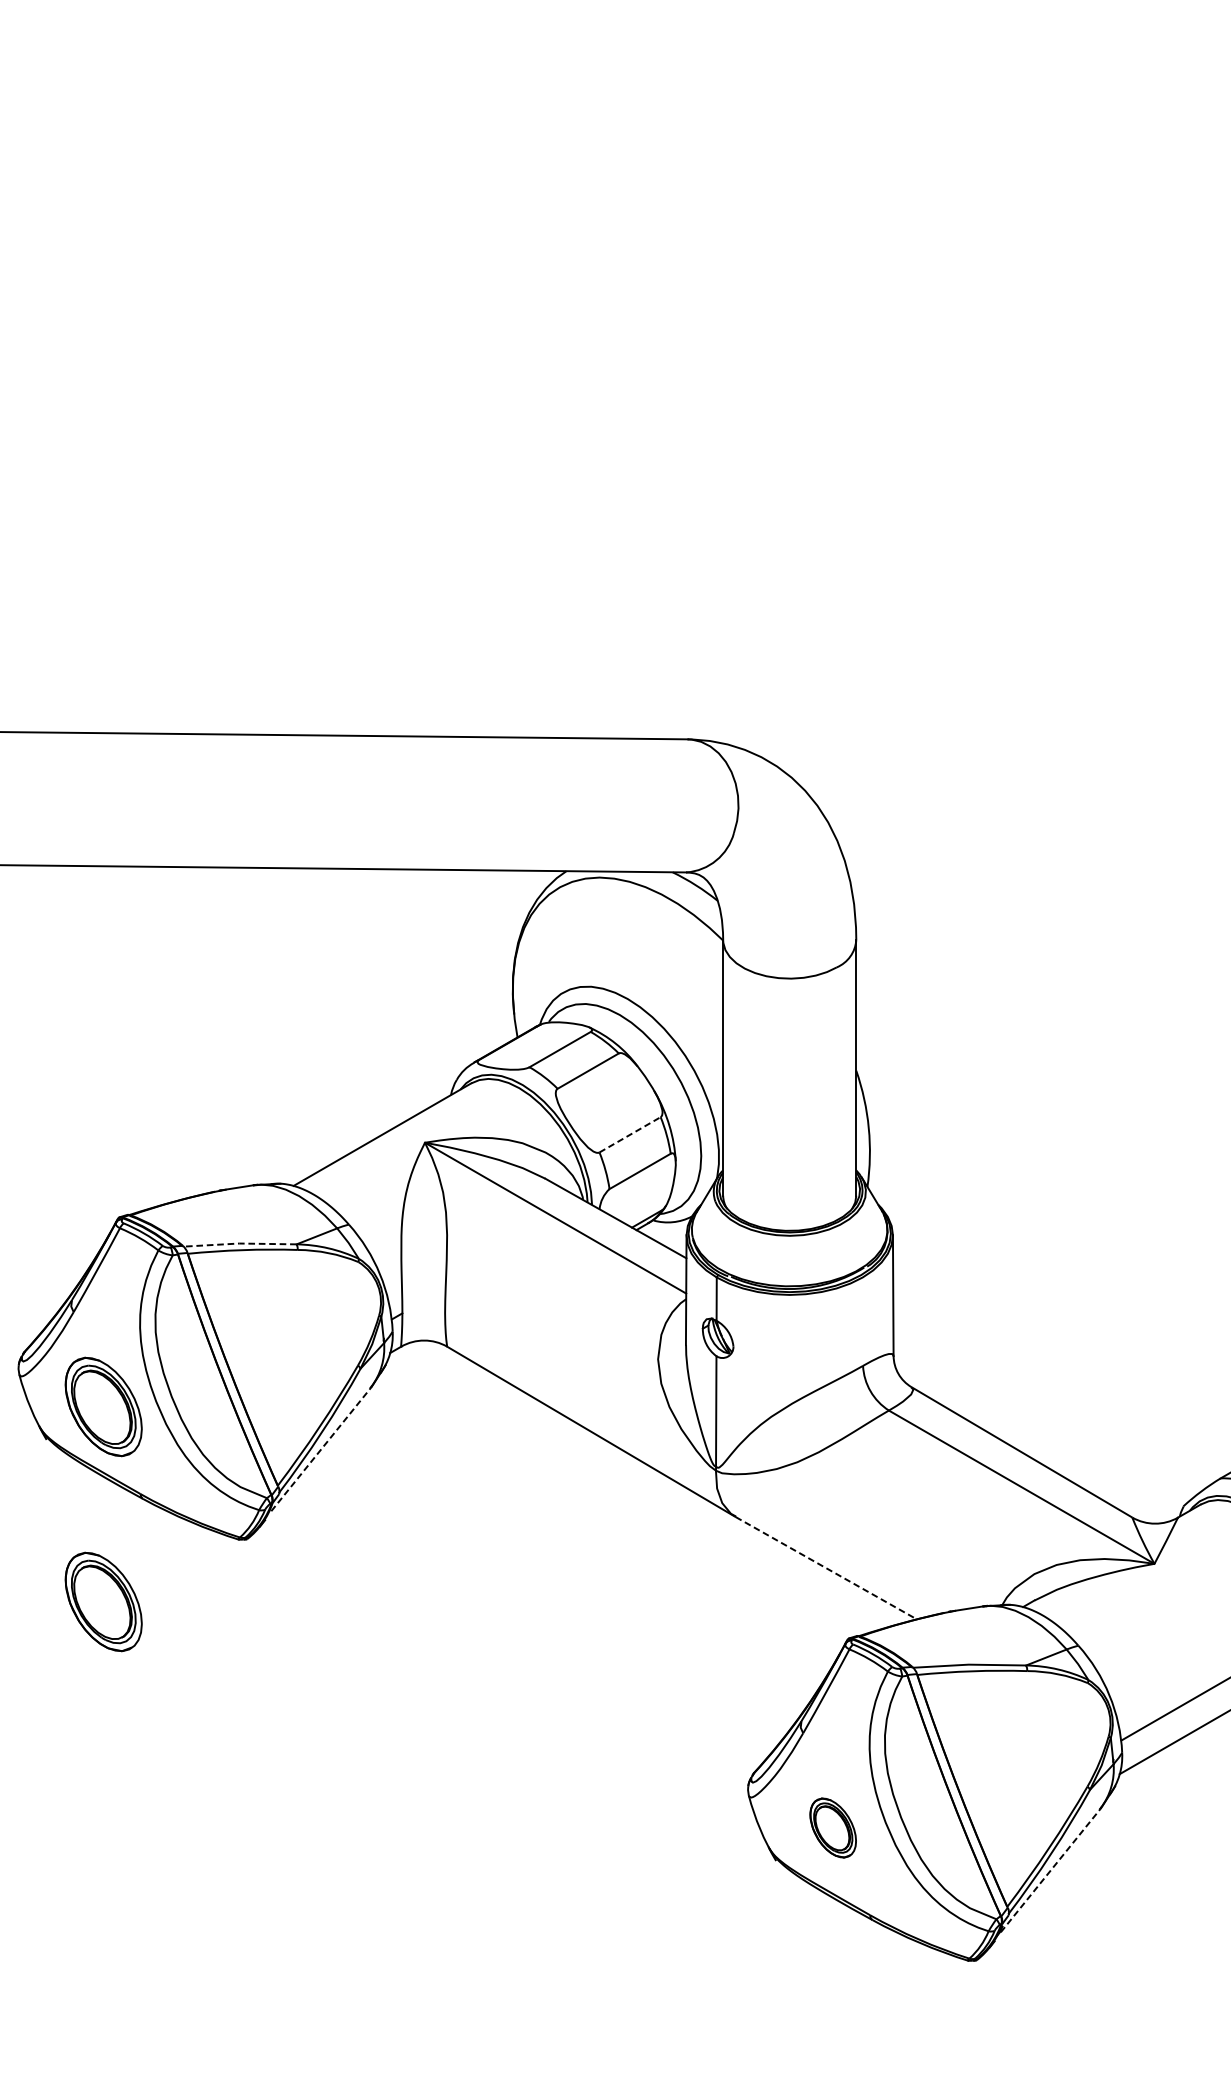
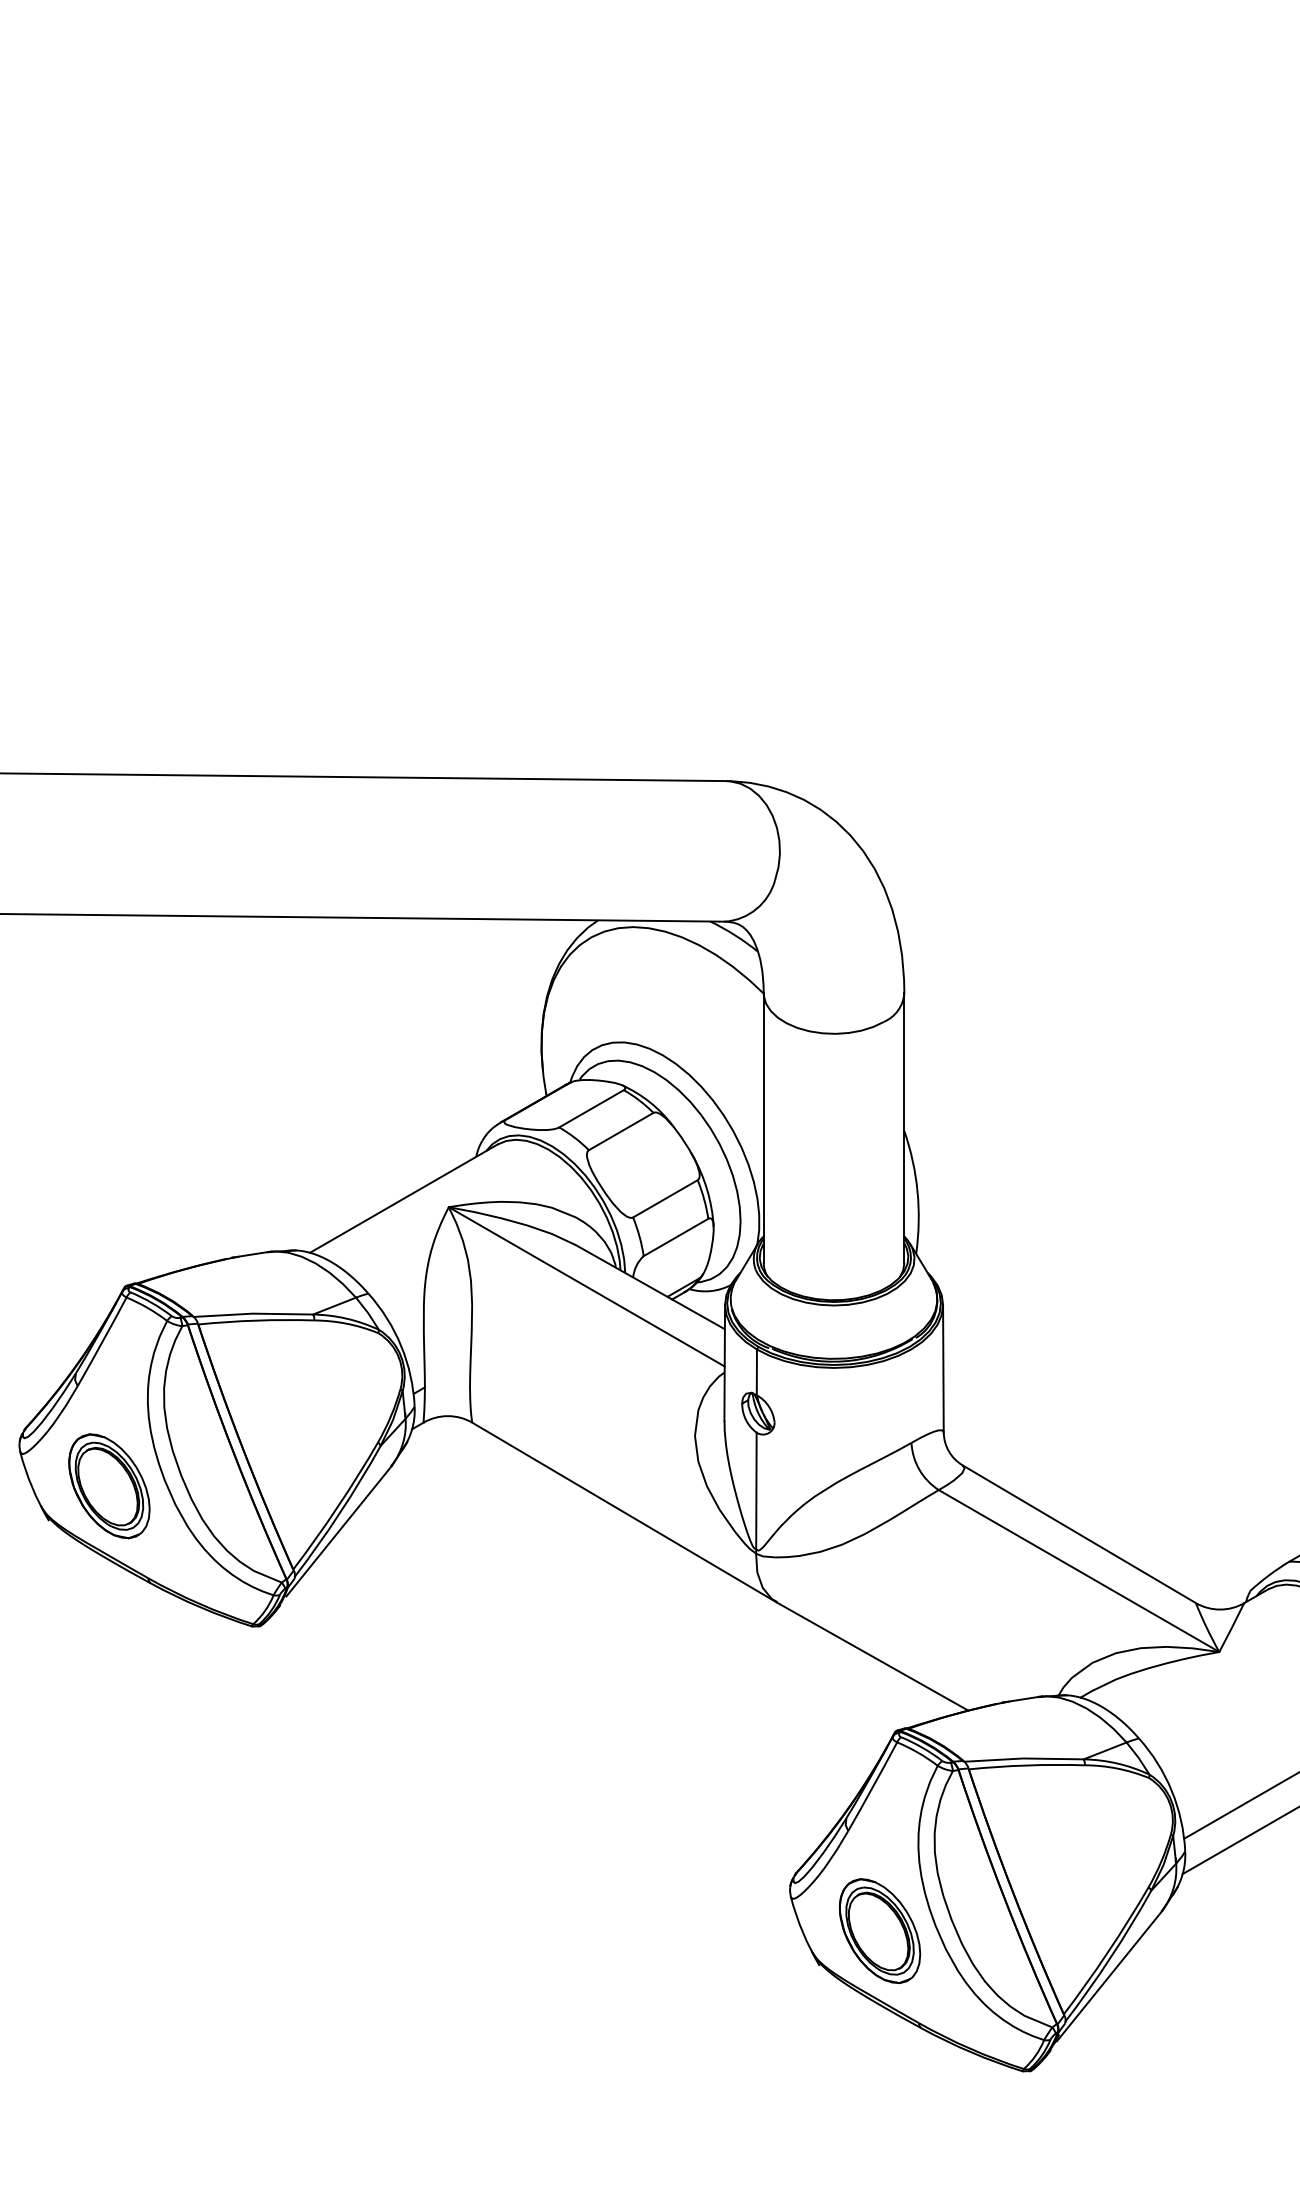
line: (630, 1134) -> (665, 1198), dashed -> solid
line: (239, 1243) -> (252, 1313), dashed -> solid
line: (321, 1449) -> (339, 1531), dashed -> solid
line: (826, 1568) -> (872, 1656), dashed -> solid
part: (103, 1602) -> (109, 1692), removed
part: (832, 1827) -> (879, 1930), size x1.67
line: (1050, 1871) -> (1109, 1976), dashed -> solid

